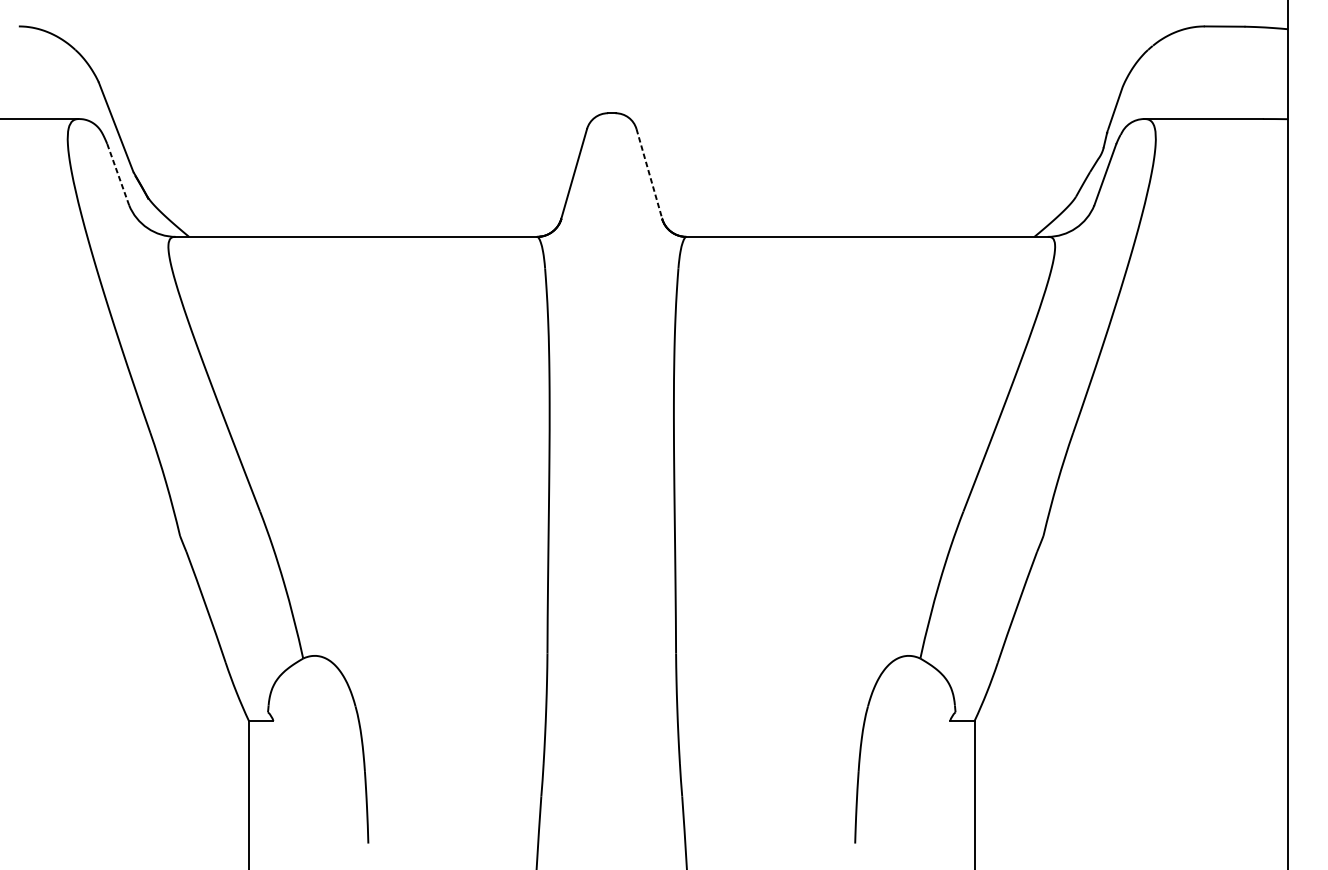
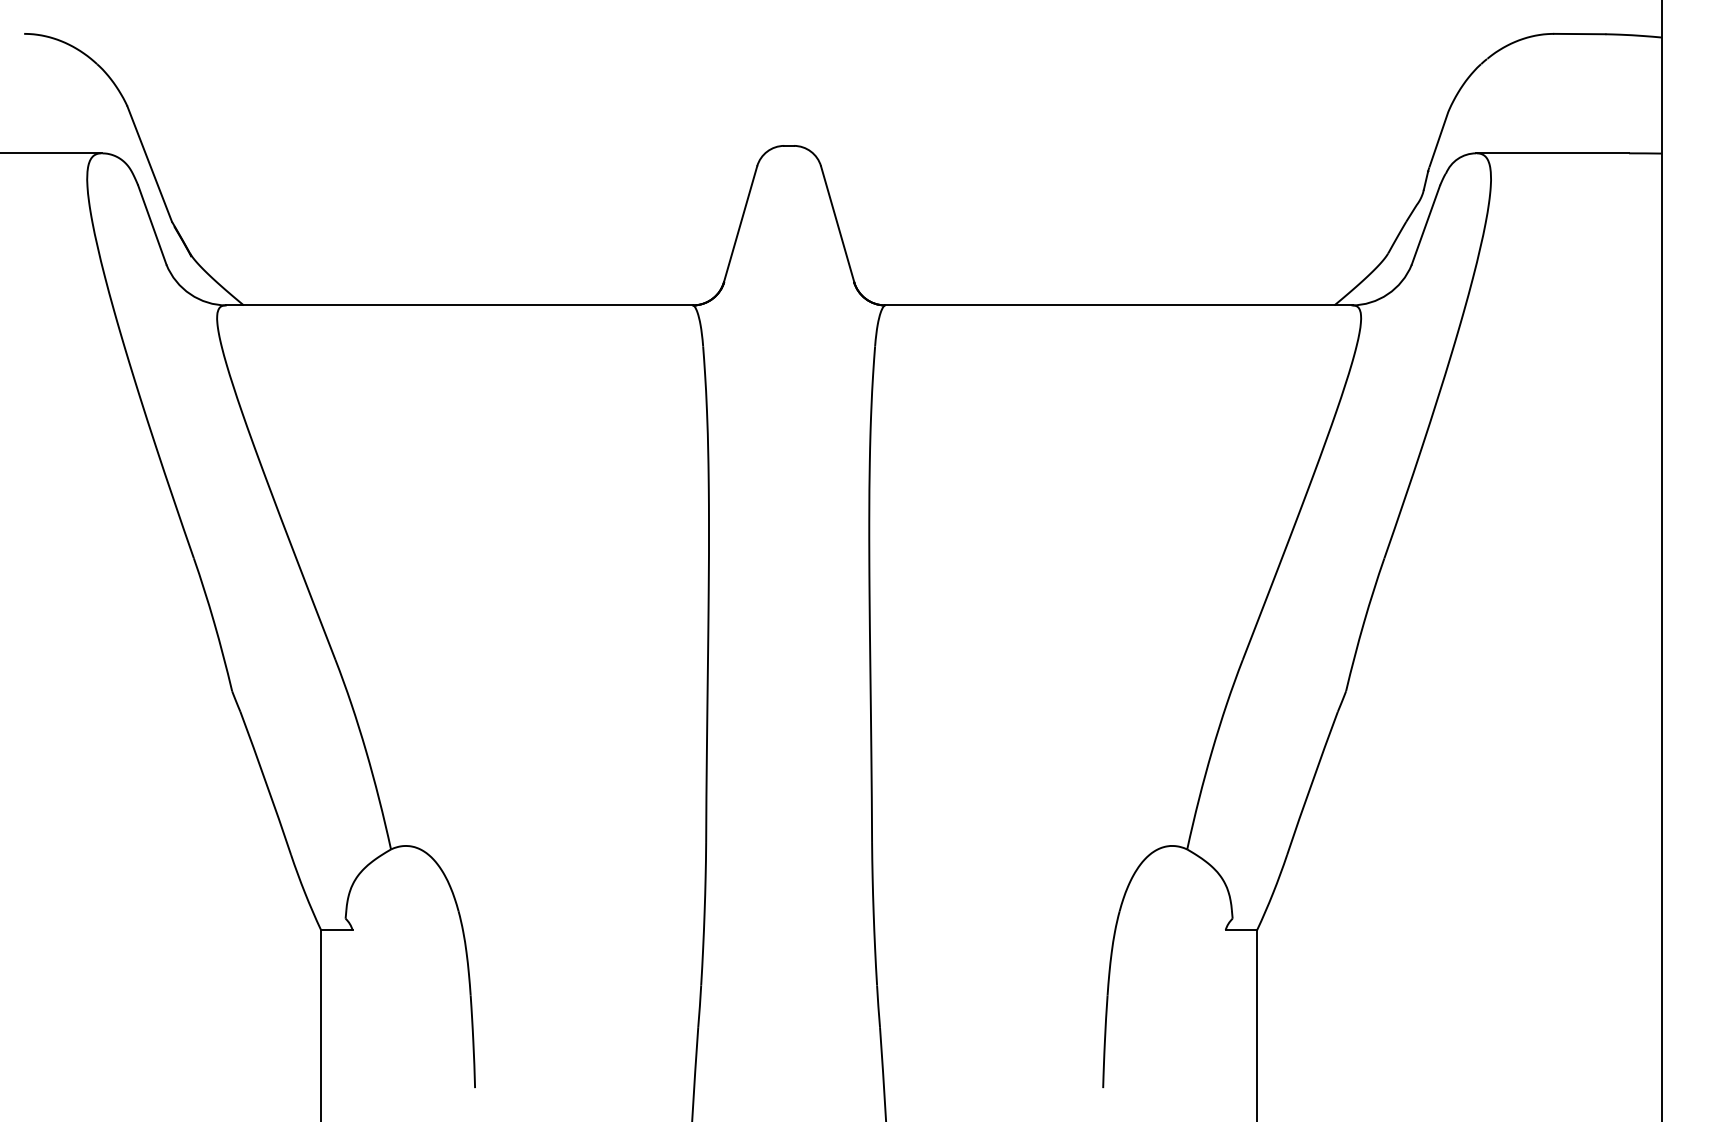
line: (118, 174) -> (152, 224), dashed -> solid
line: (649, 174) -> (837, 224), dashed -> solid

